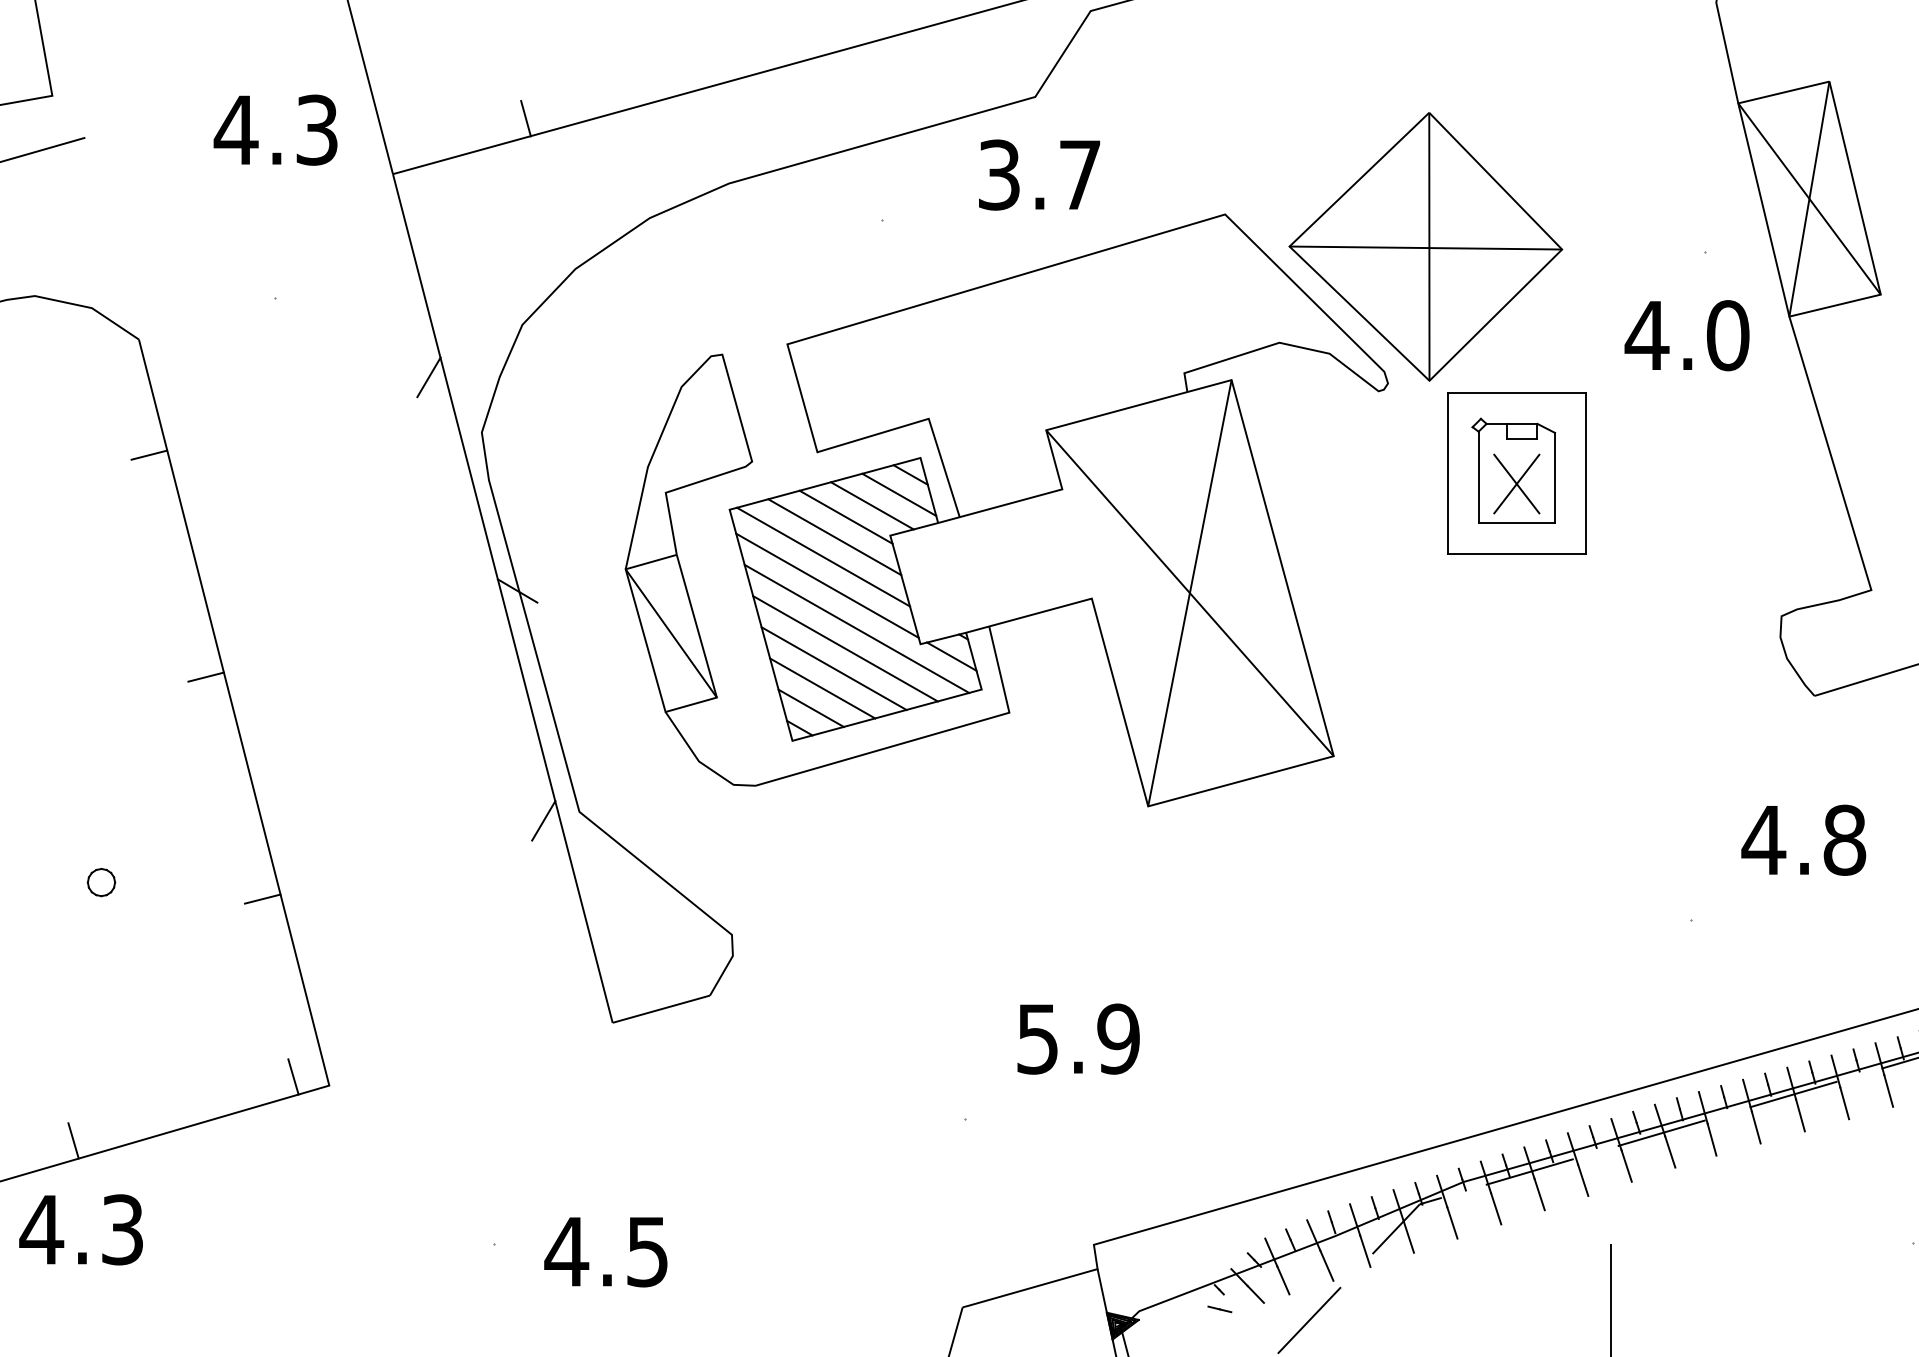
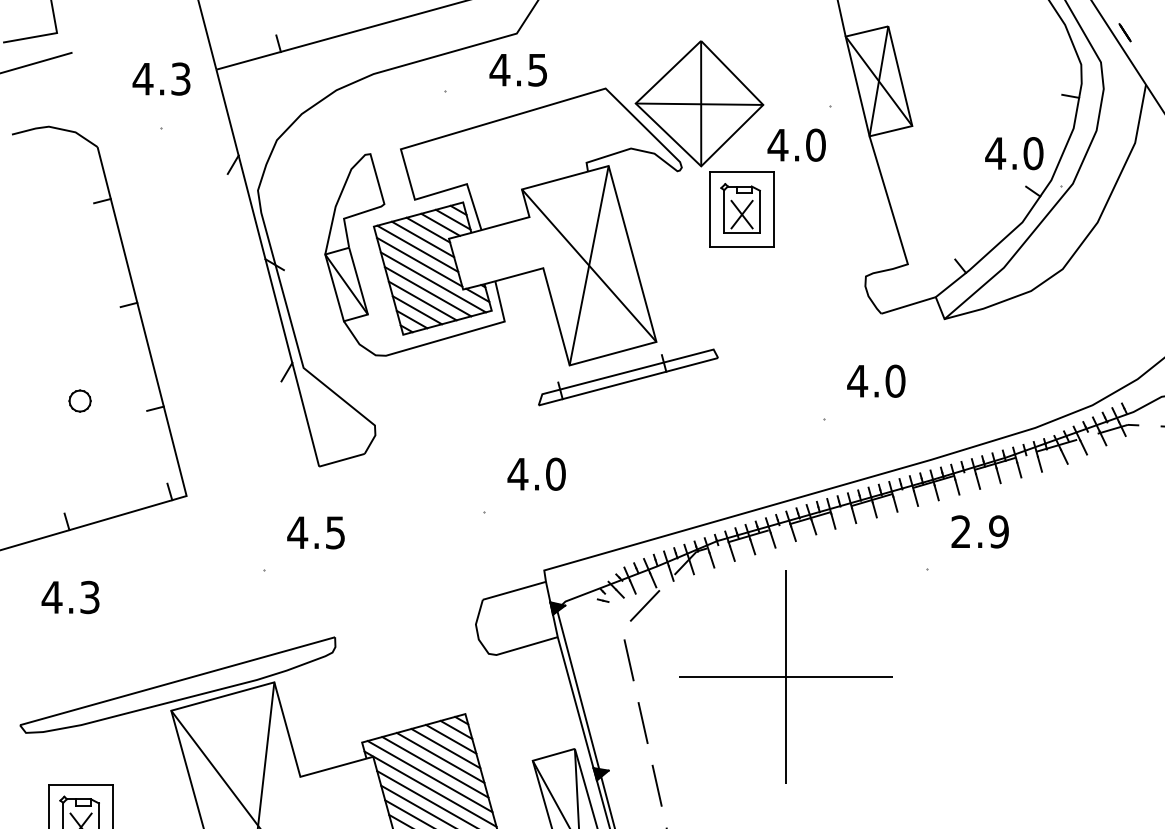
text: (275, 128) -> (161, 78), moved
text: (1038, 173) -> (518, 69), 3.7 -> 4.5
text: (1686, 334) -> (796, 144), moved
part: (1273, 832) -> (628, 377), added
text: (1844, 838) -> (895, 380), 4.8 -> 4.0
part: (100, 881) -> (79, 400), size x1.67
text: (1077, 1037) -> (536, 473), 5.9 -> 4.0
text: (81, 1229) -> (70, 597), moved
text: (604, 1251) -> (315, 532), moved

